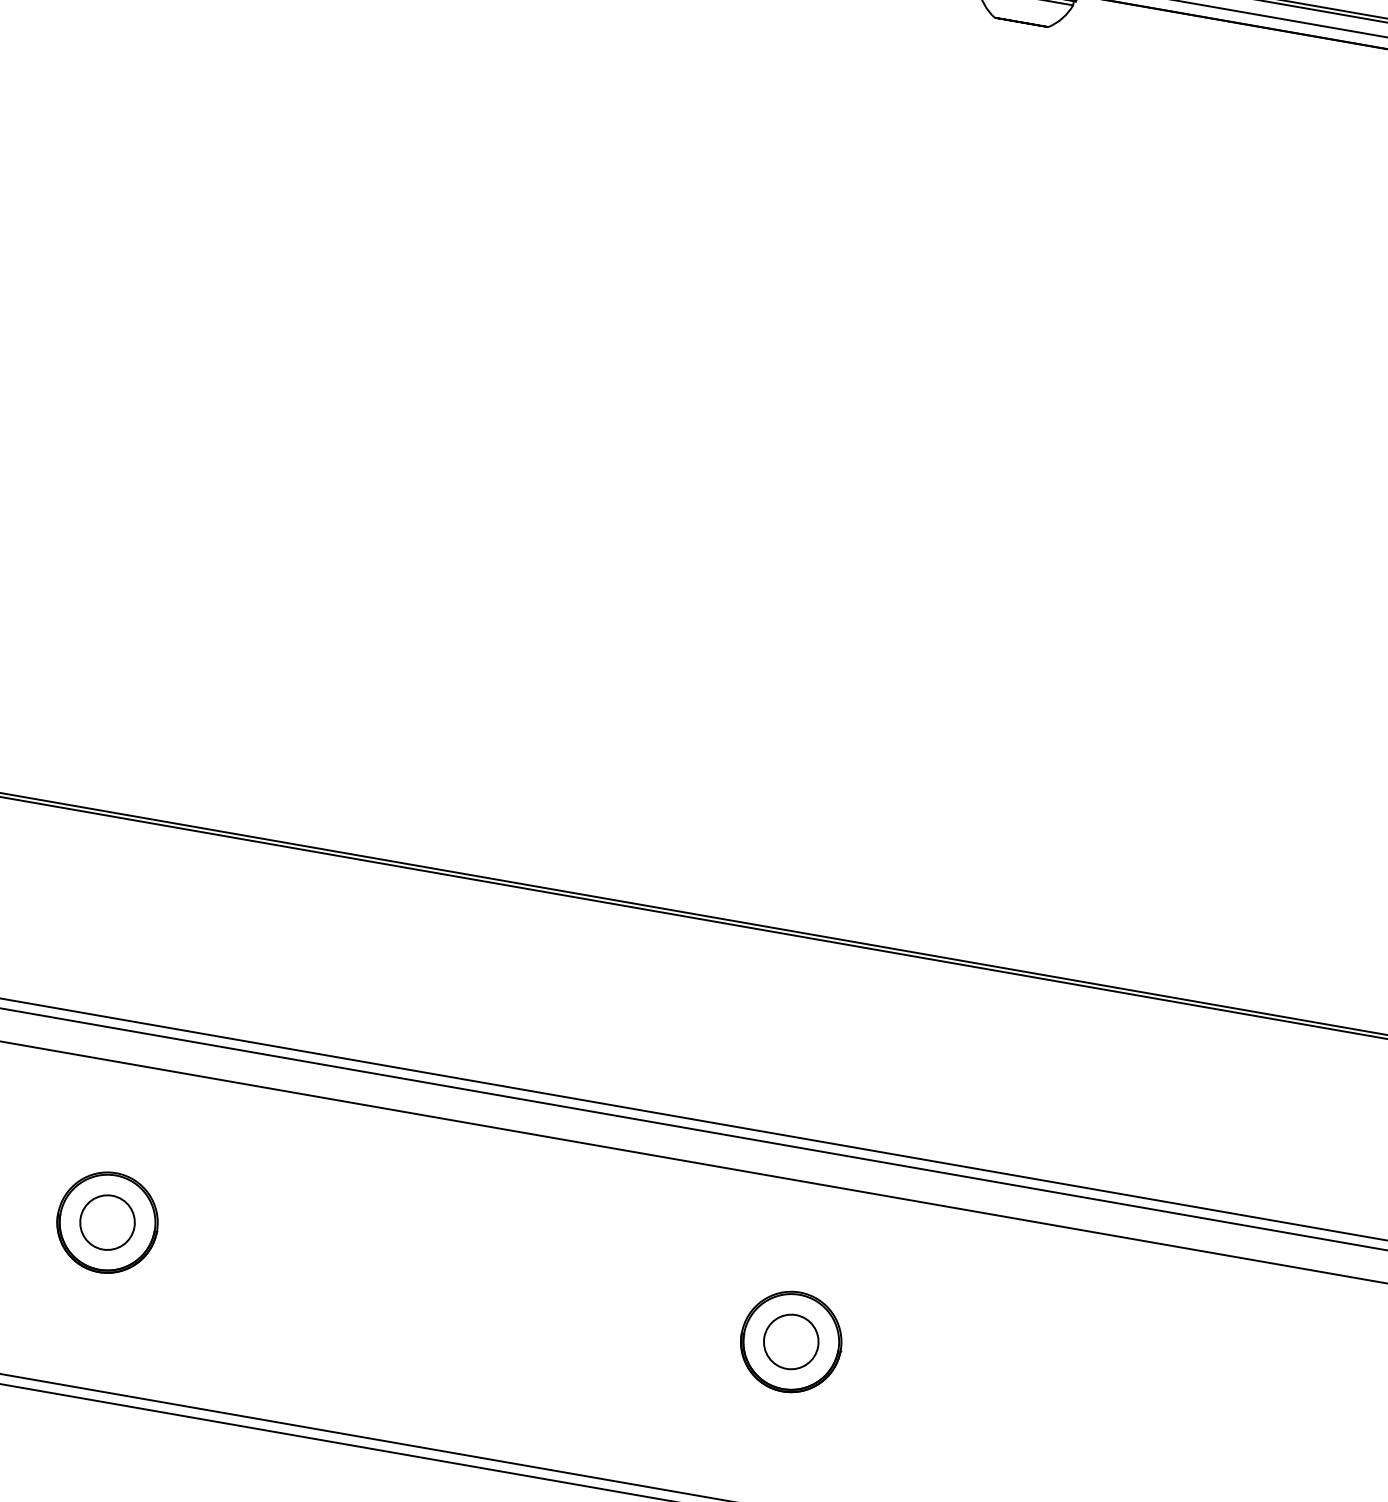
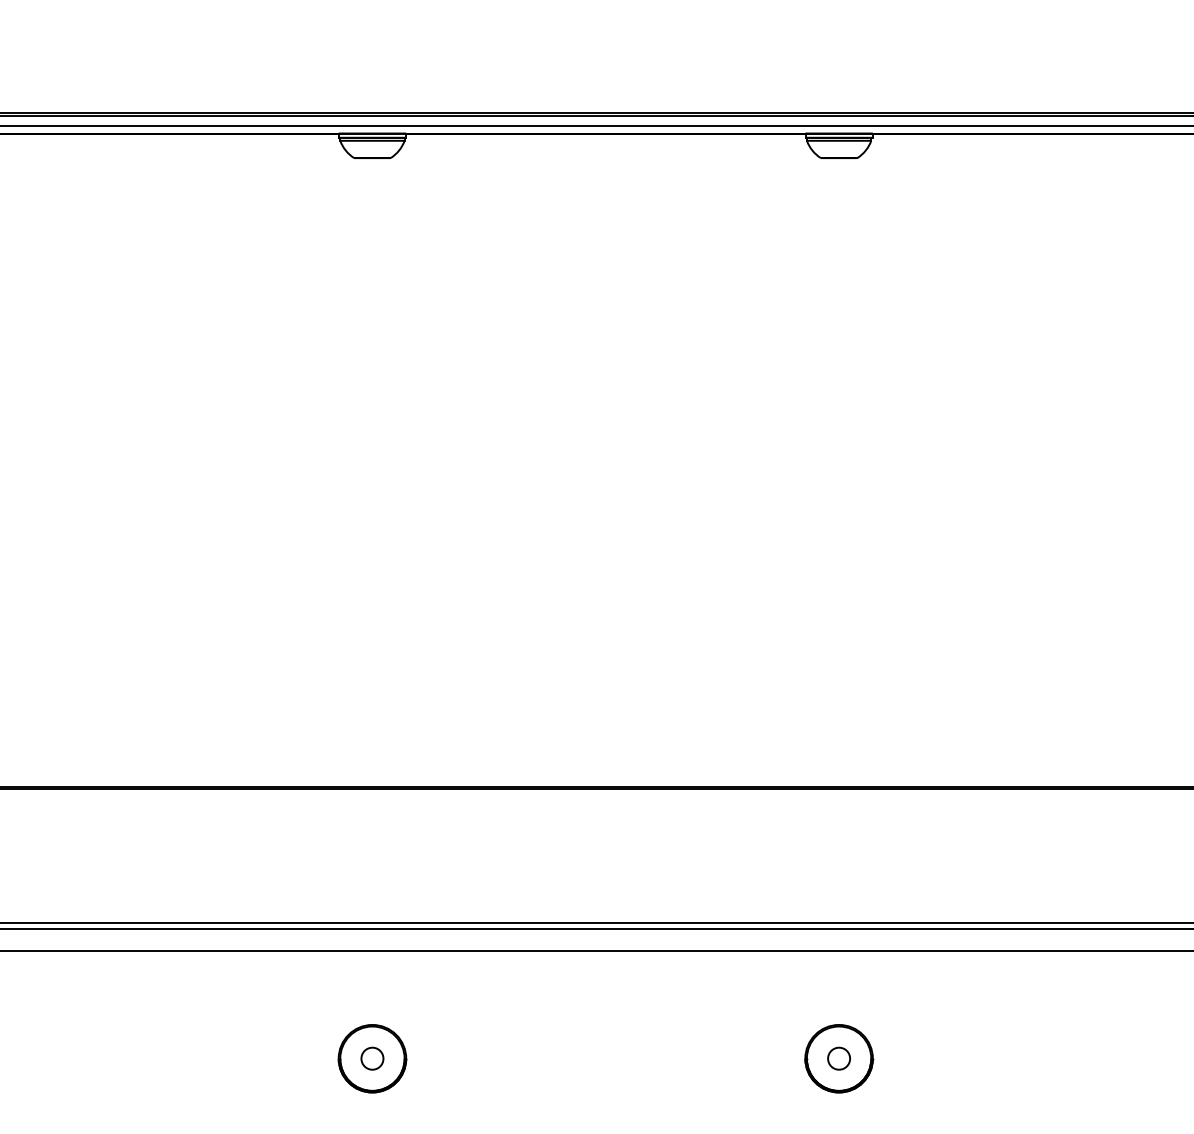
circle: (107, 1222) -> (372, 1058), size x0.6
circle: (790, 1341) -> (838, 1058), size x0.6

